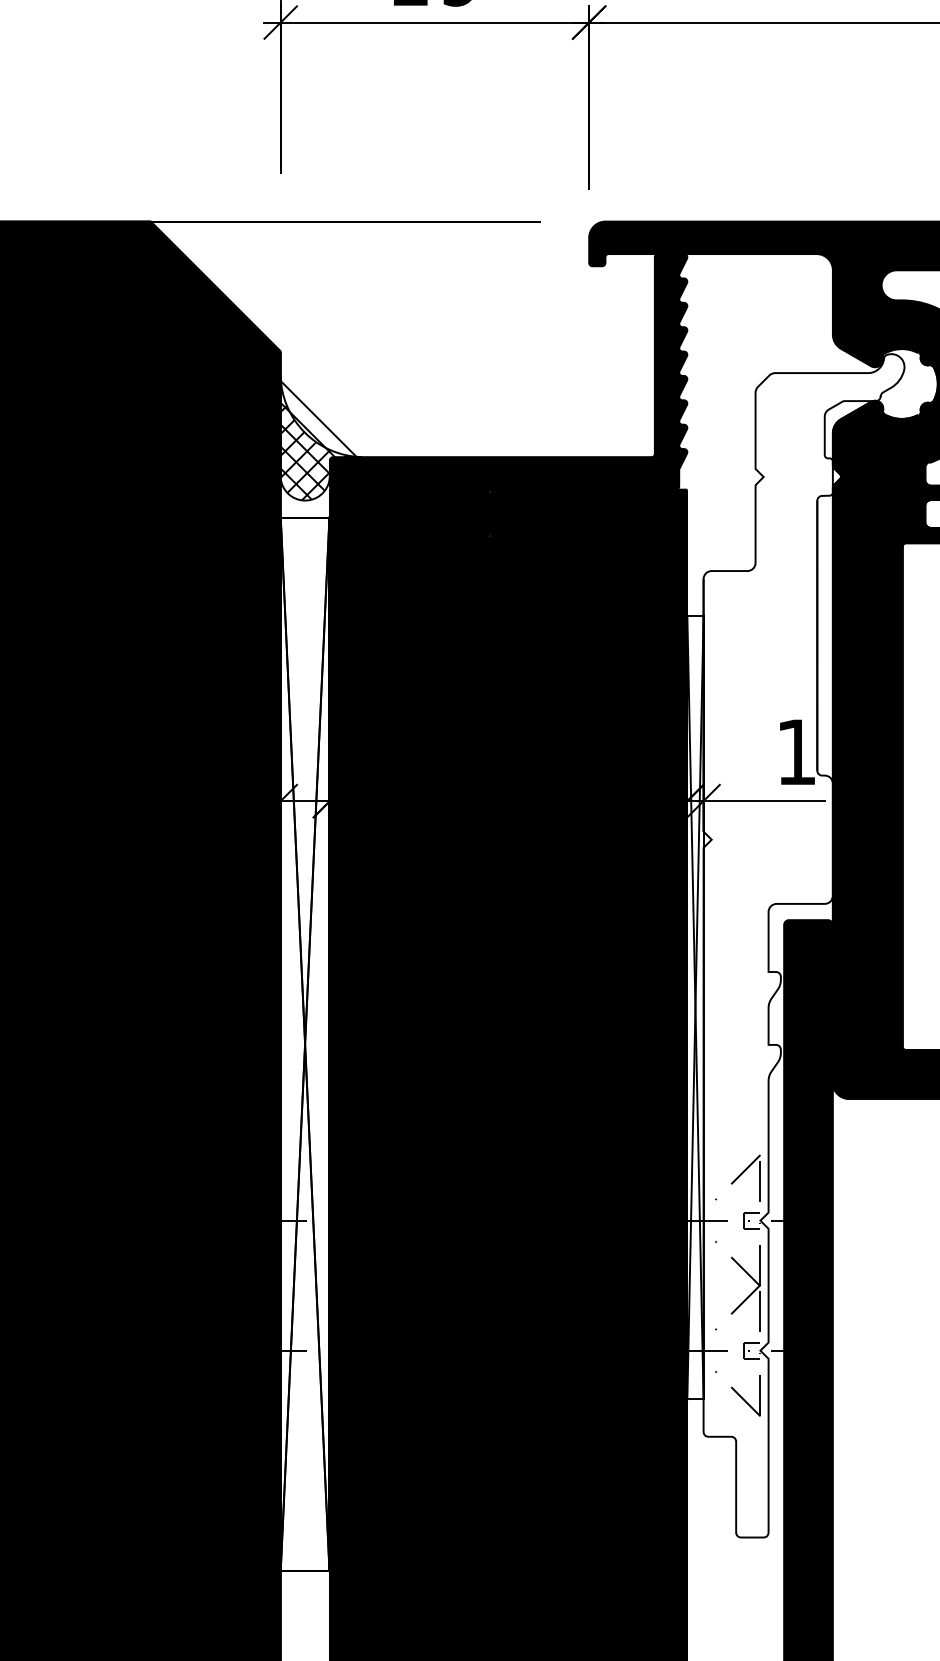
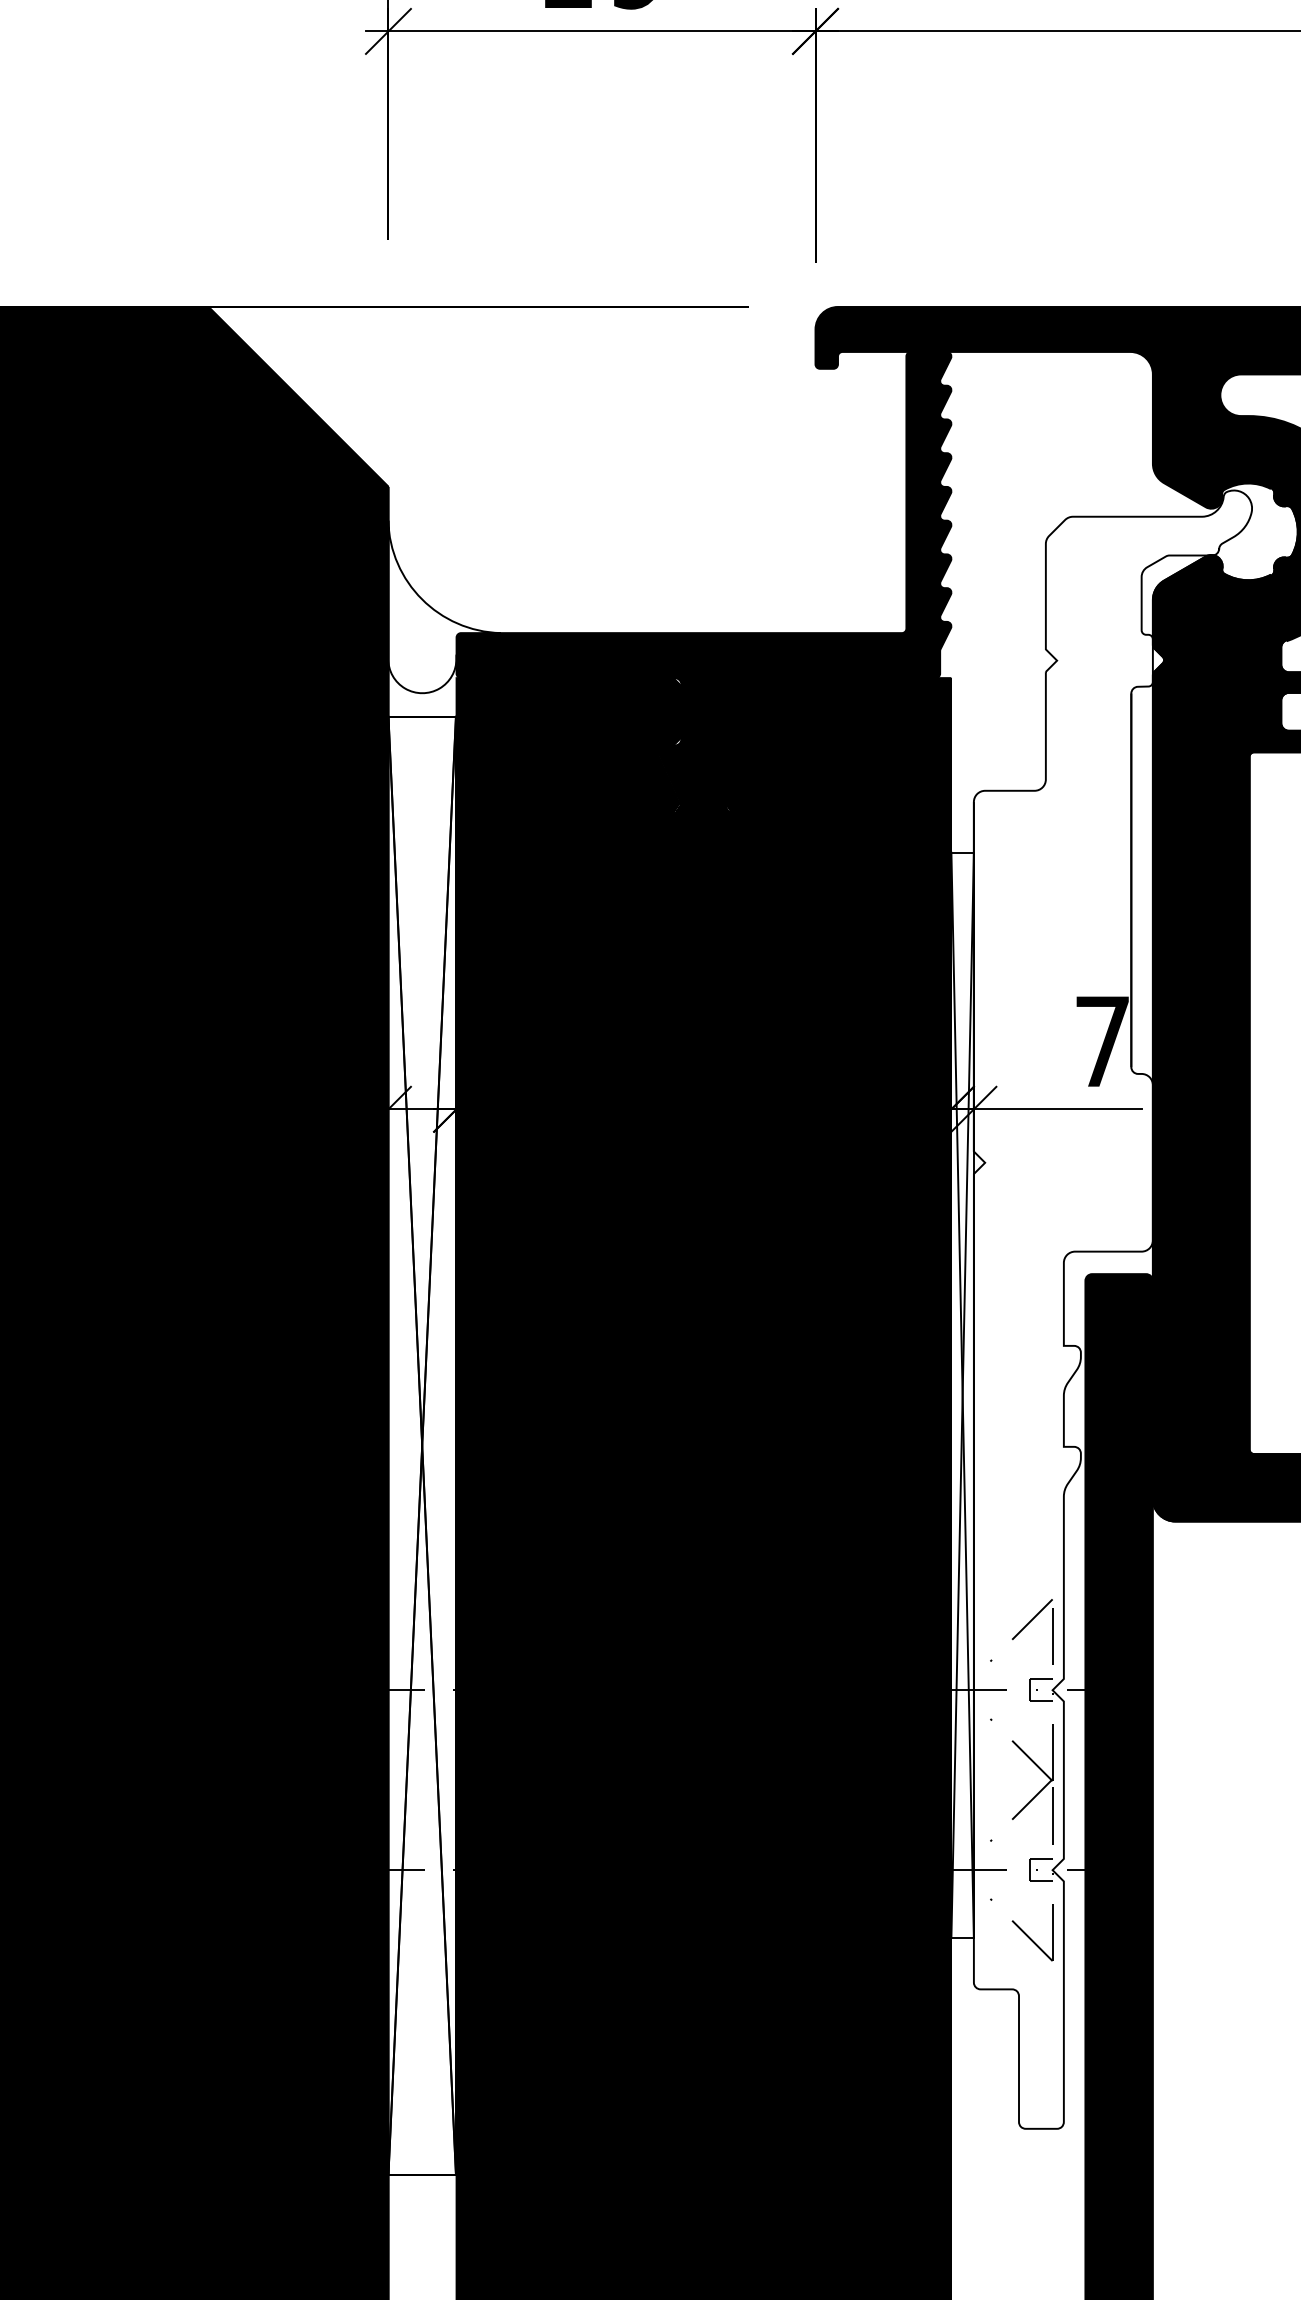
hatch: (318, 440) -> (440, 609), removed
text: (796, 752) -> (1102, 1041), 1 -> 7

